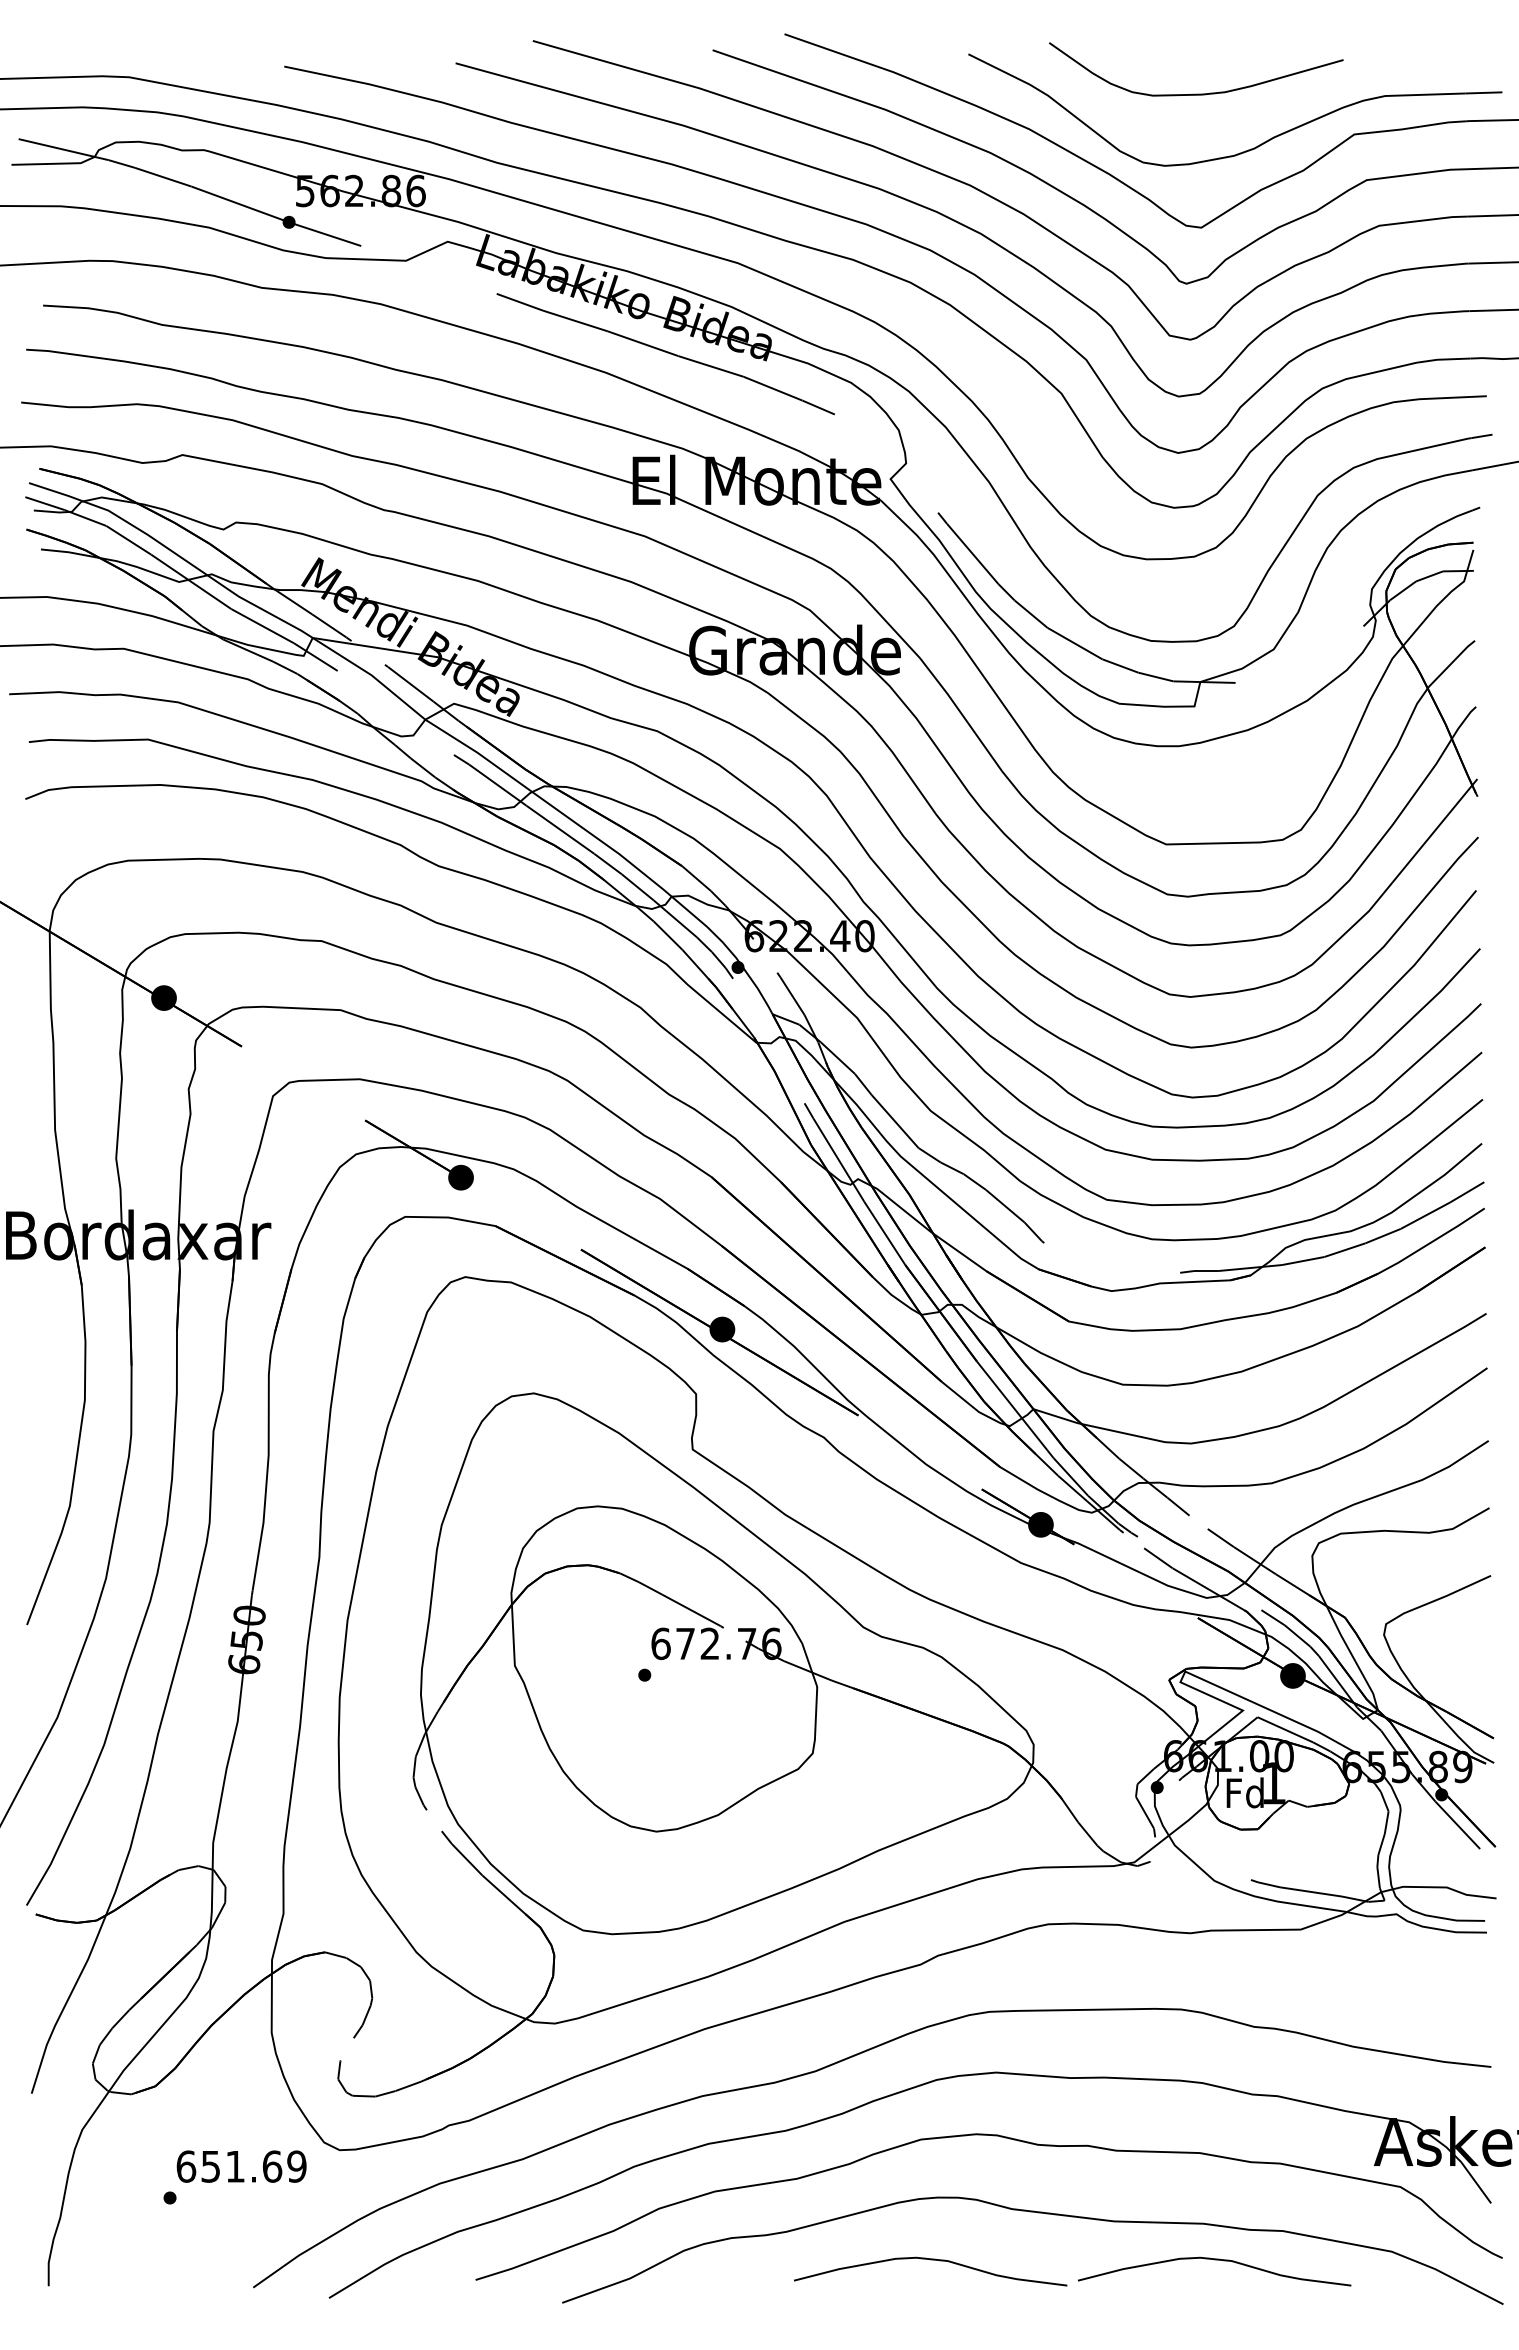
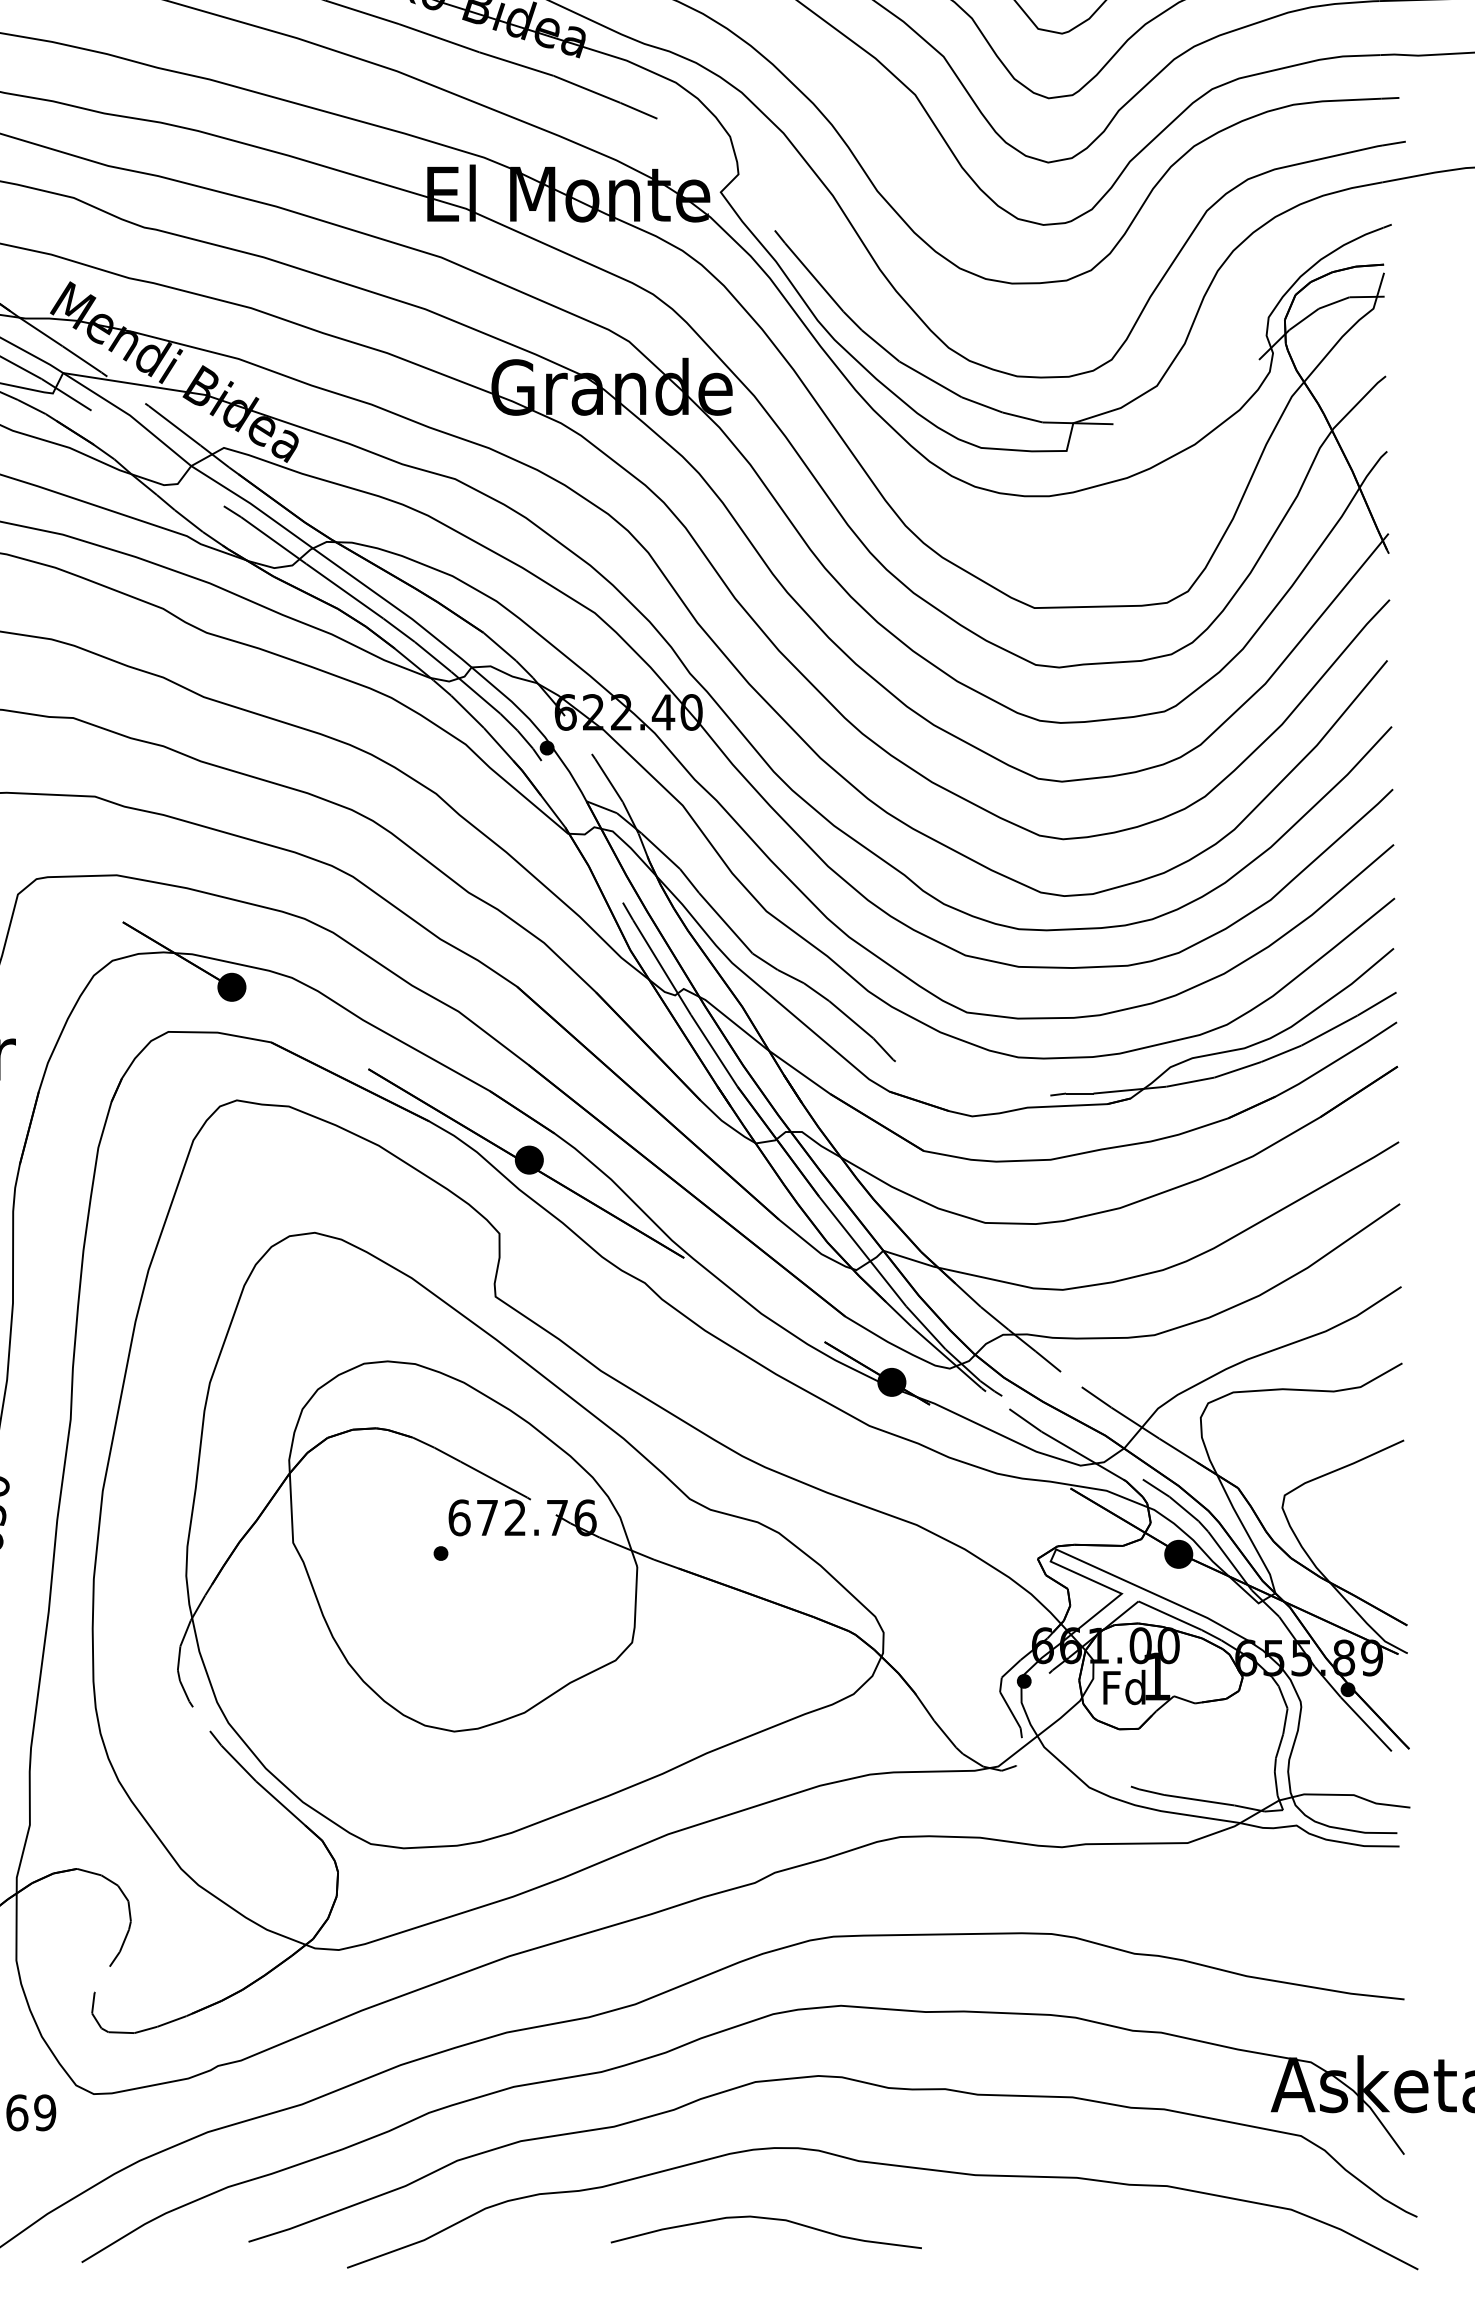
curve: (1214, 2260) -> (1089, 2219), removed

